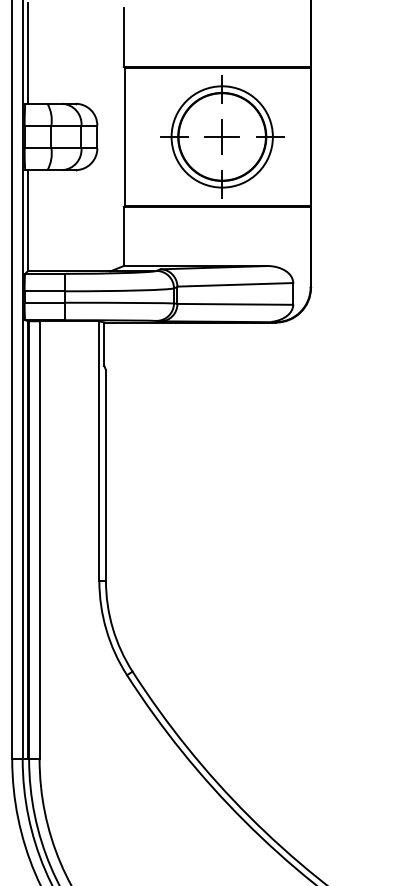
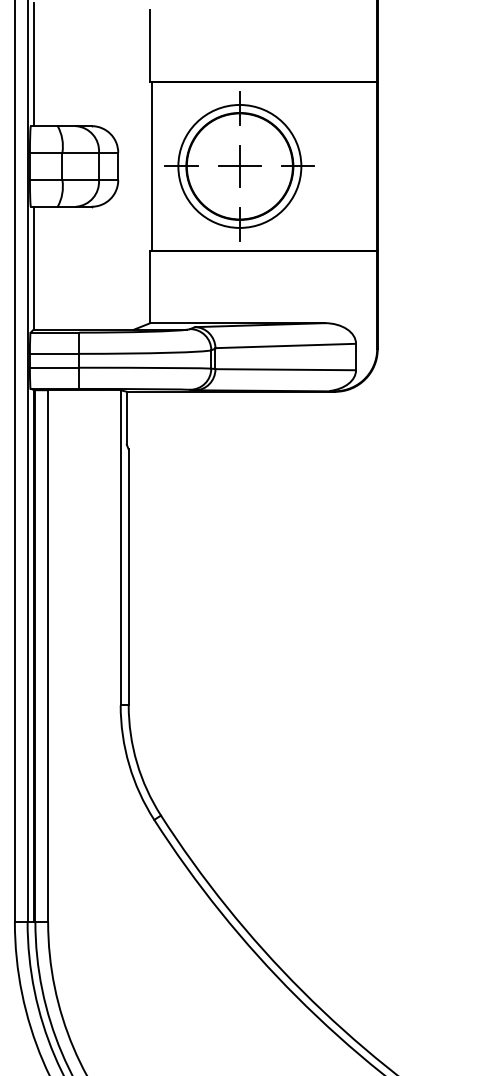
part: (221, 136) -> (239, 166), moved

